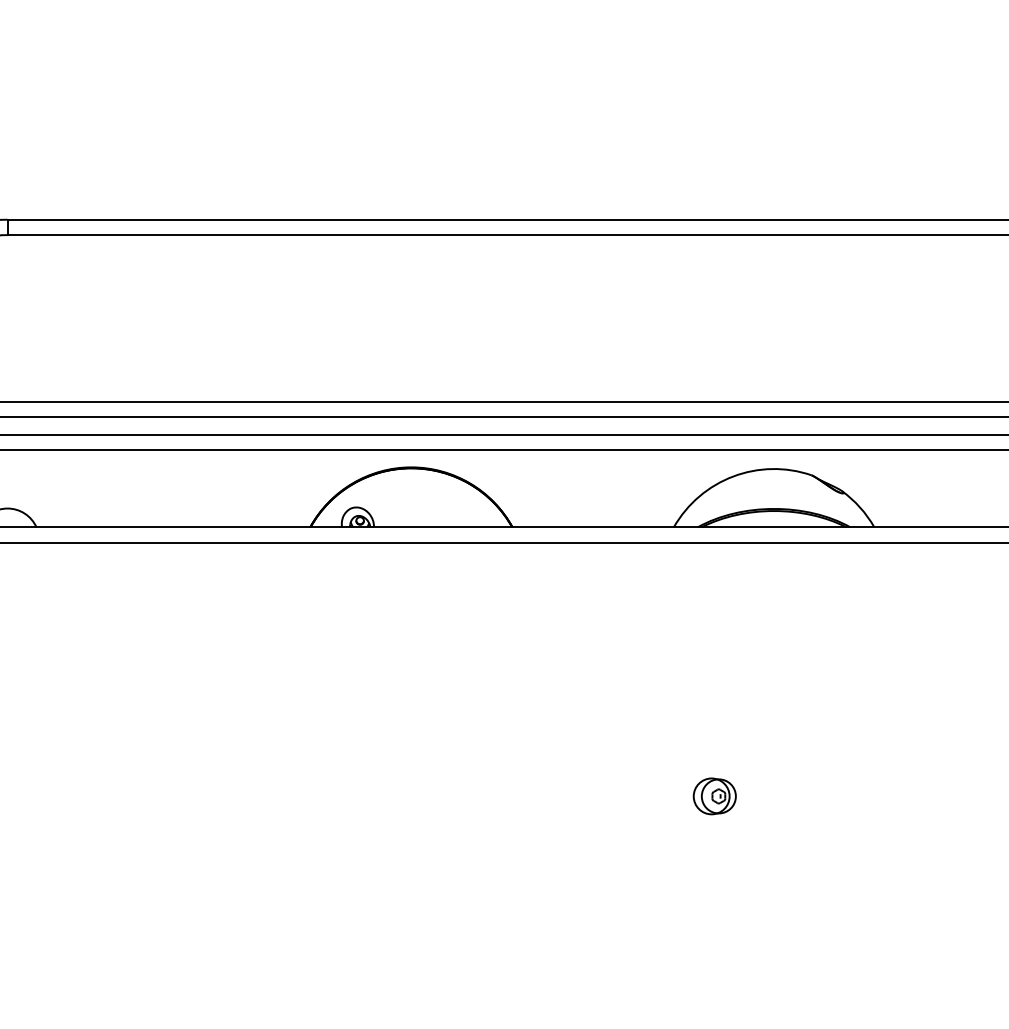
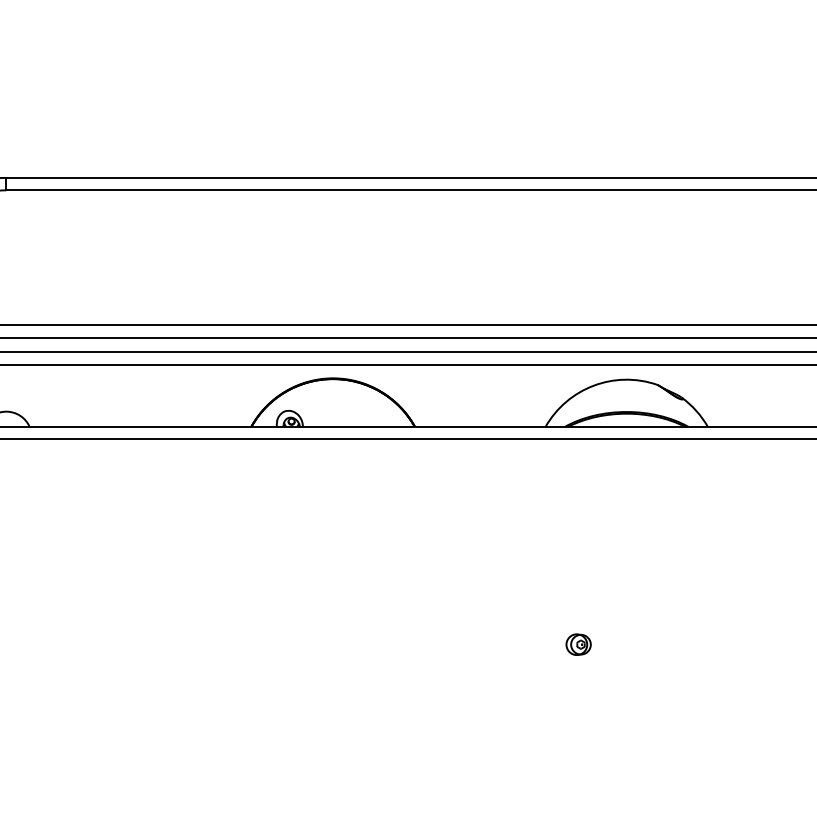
part: (714, 796) -> (578, 644), size x0.71

